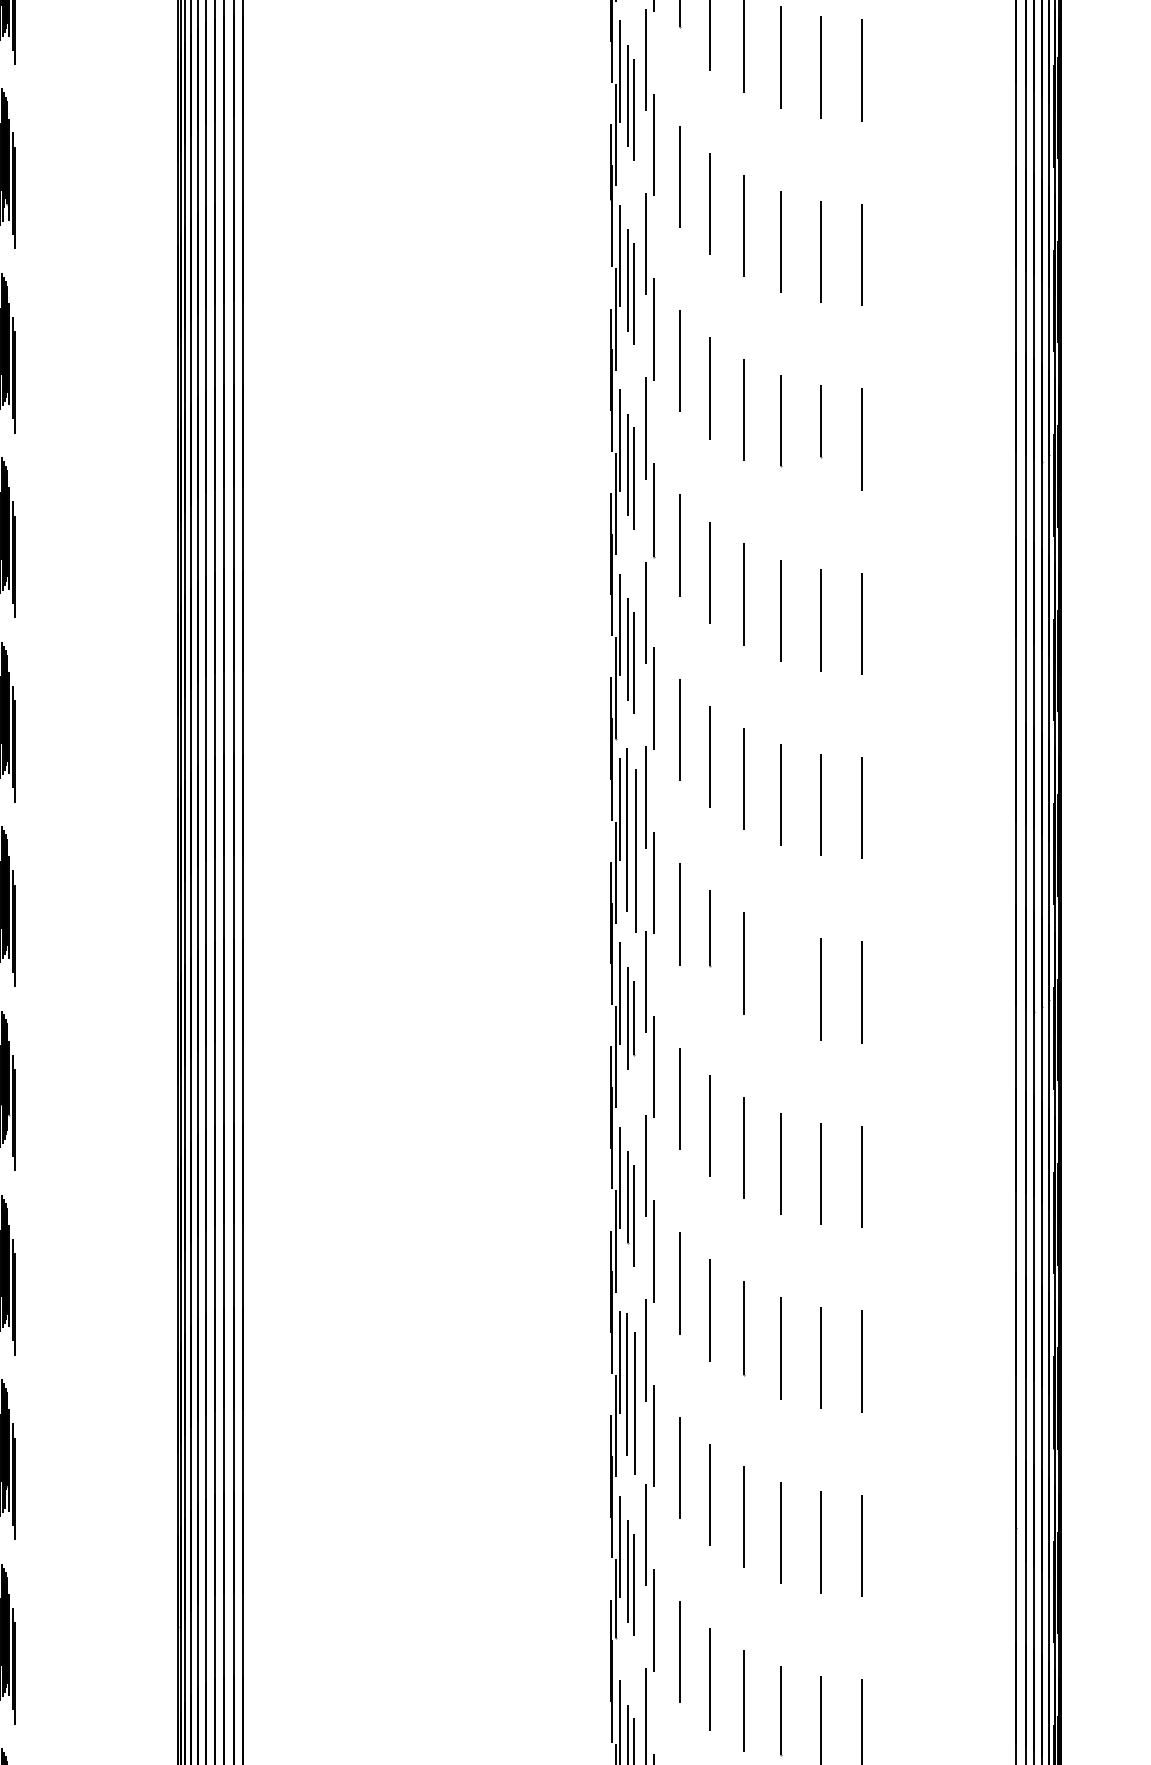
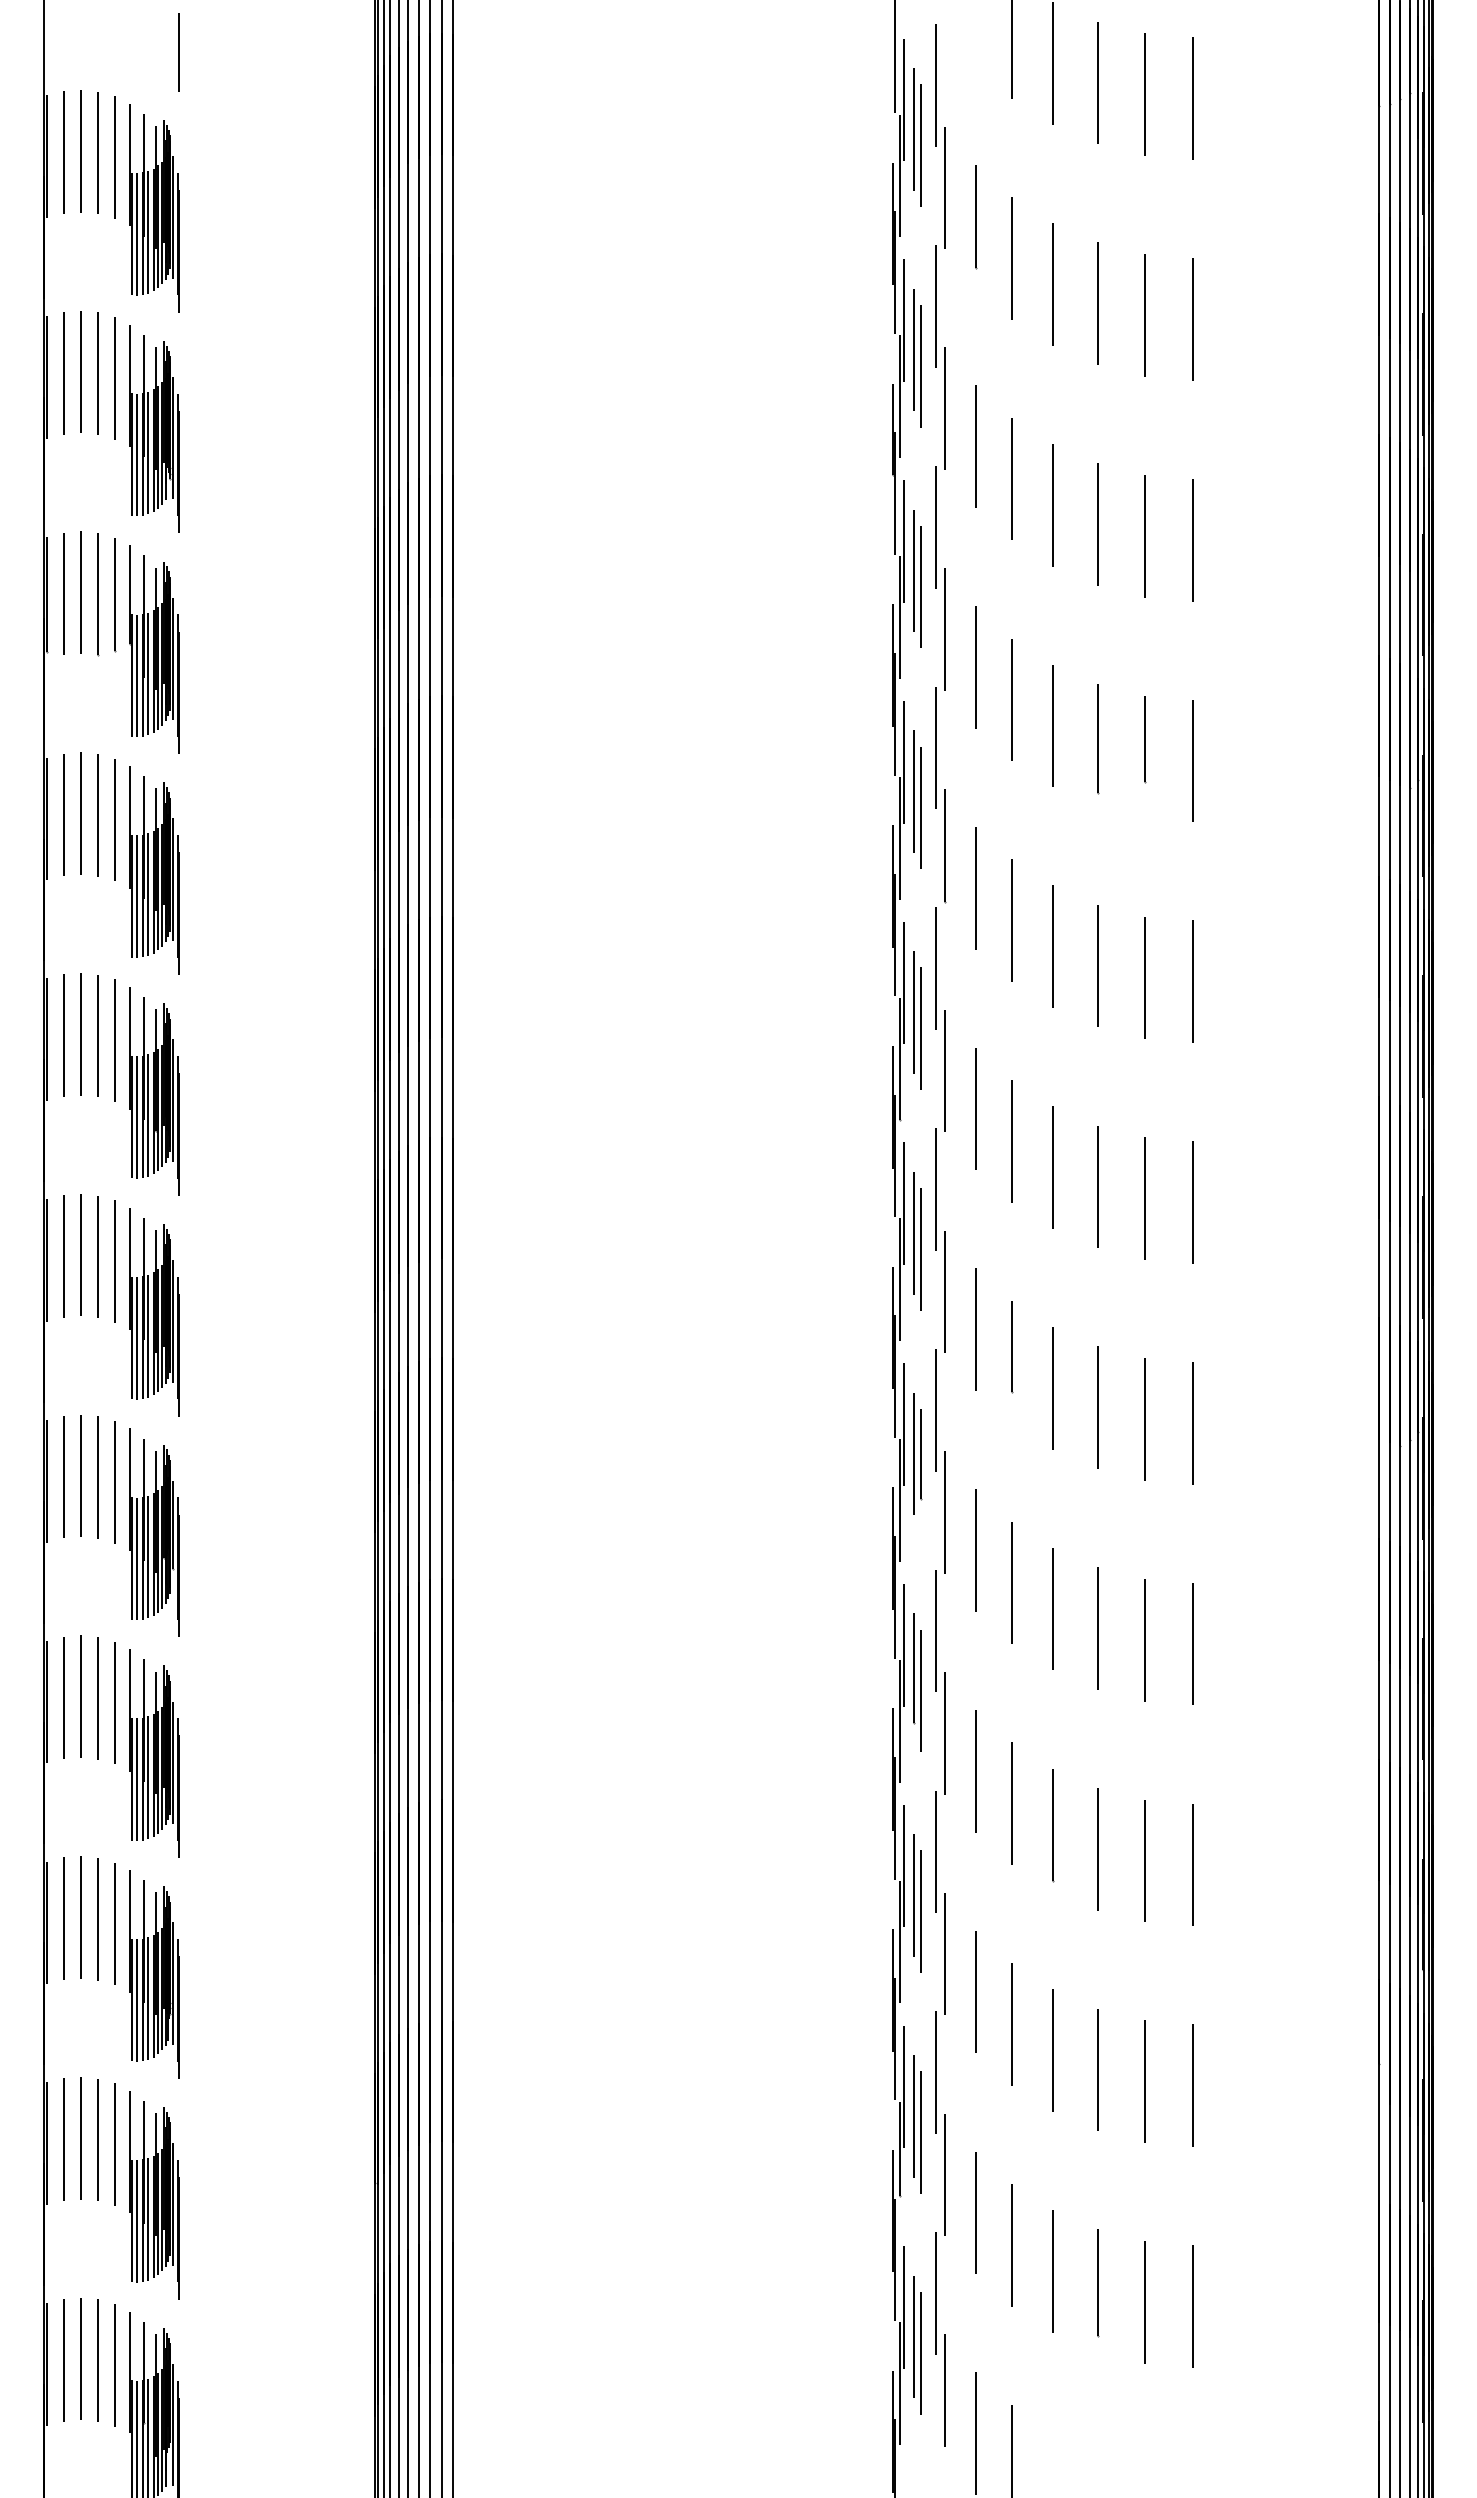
part: (631, 840) -> (917, 1241), size x0.62
line: (781, 979) -> (1097, 1407), added
part: (631, 1393) -> (917, 1903), size x0.71

